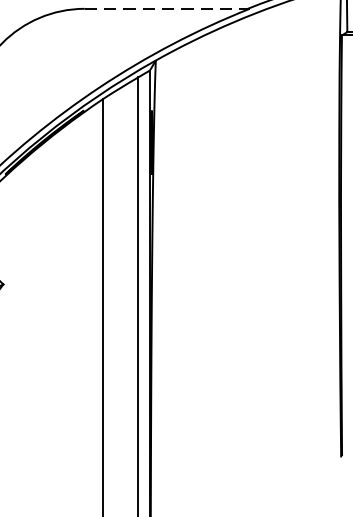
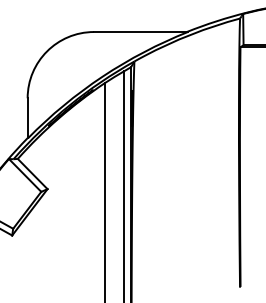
line: (168, 9) -> (141, 32), dashed -> solid

